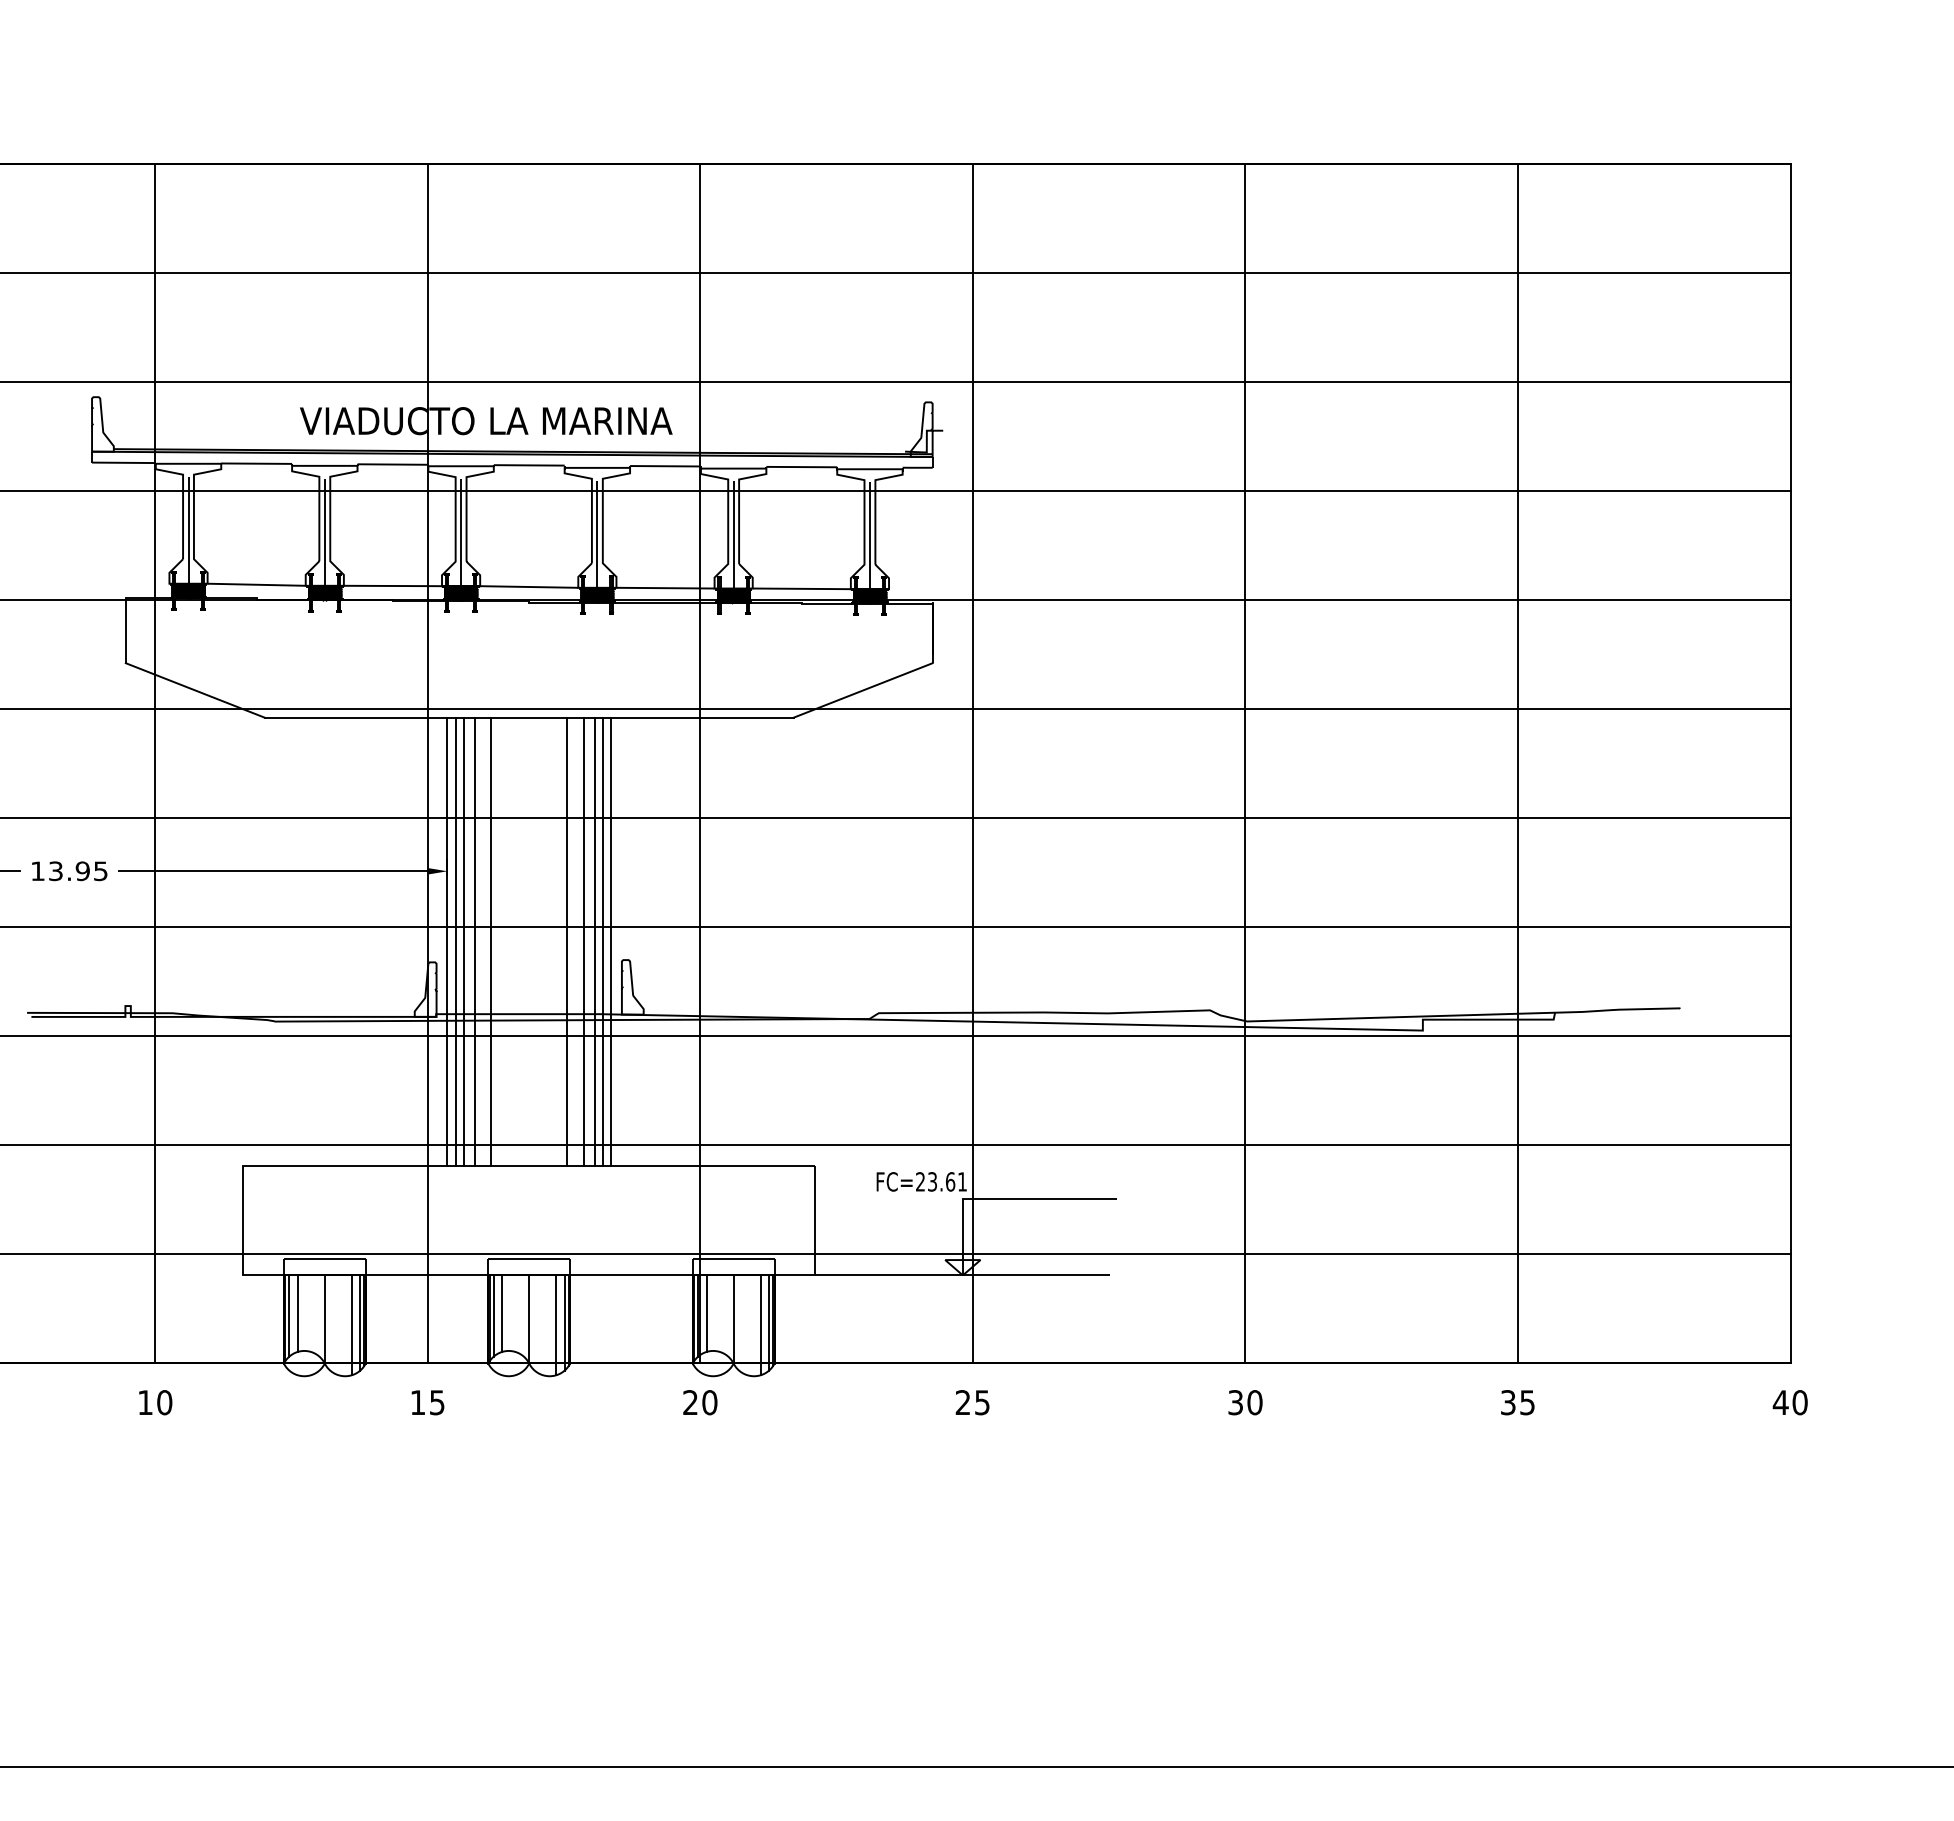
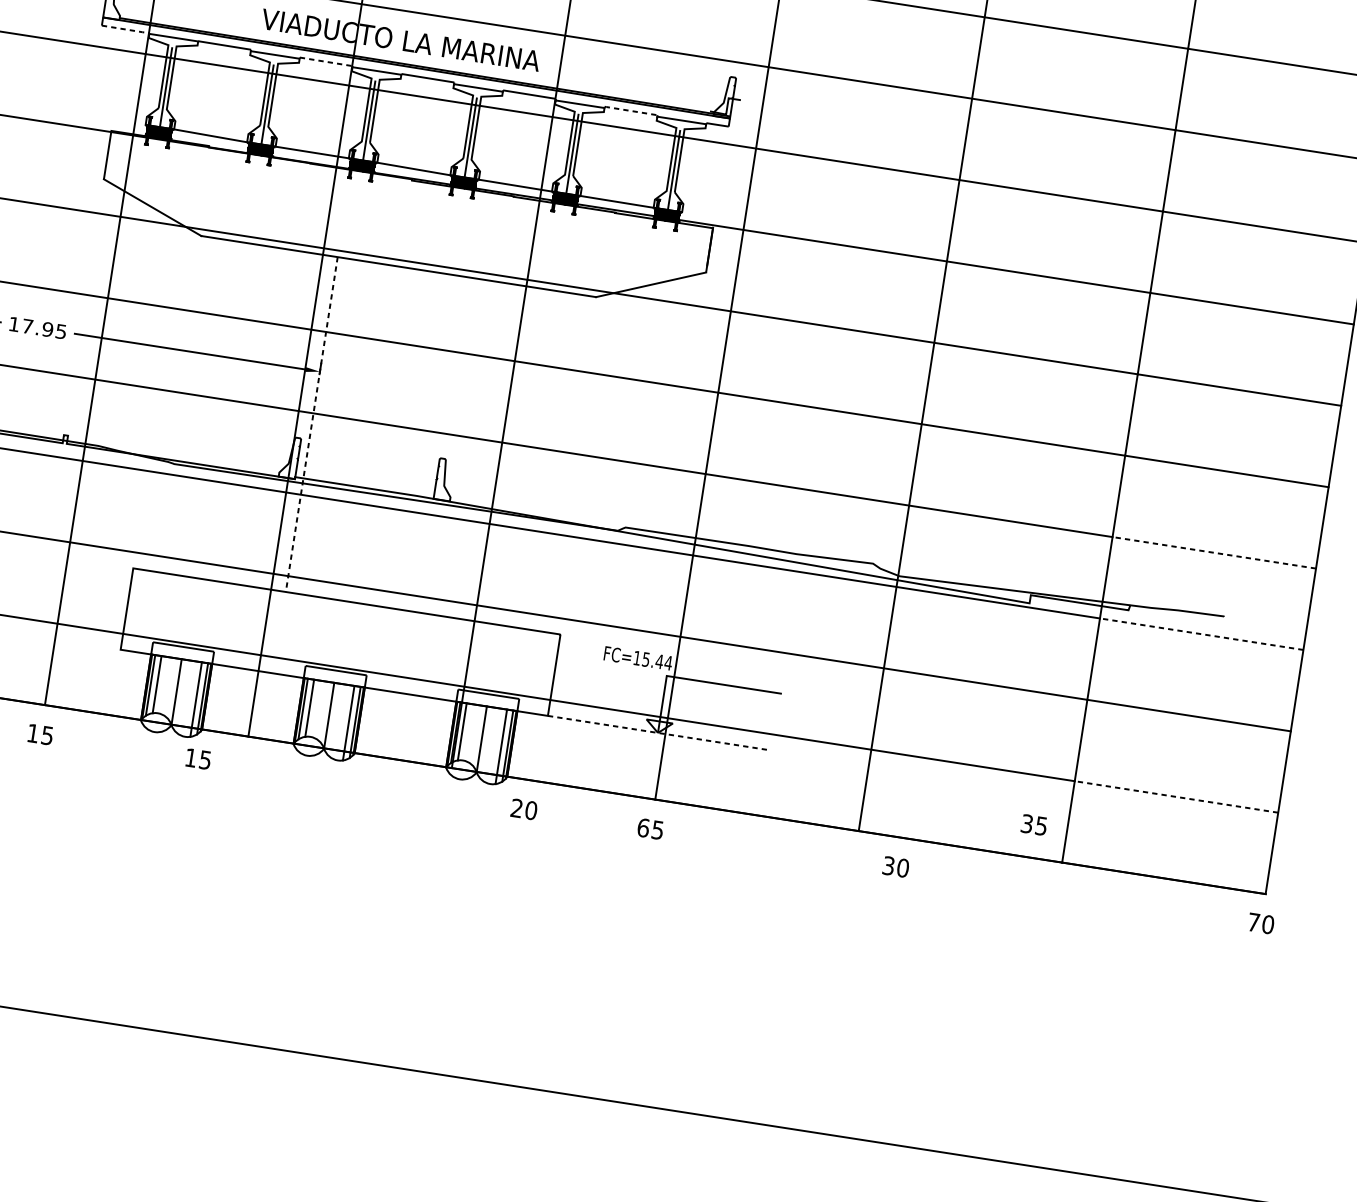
line: (124, 462) -> (126, 29), solid -> dashed
line: (393, 464) -> (326, 61), solid -> dashed
line: (801, 467) -> (630, 111), solid -> dashed
text: (55, 871) -> (27, 326), 13.95 -> 17.95
line: (1653, 927) -> (1213, 553), solid -> dashed
line: (455, 941) -> (317, 425), removed
line: (463, 941) -> (323, 426), removed
line: (474, 941) -> (332, 427), removed
line: (491, 941) -> (344, 429), removed
line: (567, 941) -> (401, 438), removed
line: (583, 941) -> (413, 439), removed
line: (594, 941) -> (421, 441), removed
line: (602, 941) -> (427, 442), removed
line: (611, 941) -> (434, 443), removed
line: (447, 942) -> (311, 424), solid -> dashed
line: (1653, 1036) -> (1201, 634), solid -> dashed
text: (941, 1181) -> (652, 660), FC=23.61 -> FC=15.44
line: (1653, 1254) -> (1175, 797), solid -> dashed
line: (963, 1275) -> (658, 733), solid -> dashed
text: (164, 1402) -> (47, 735), 10 -> 15
text: (427, 1402) -> (198, 758), moved
text: (700, 1402) -> (524, 809), moved
text: (962, 1402) -> (643, 827), 25 -> 65
text: (1245, 1402) -> (896, 866), moved
text: (1517, 1402) -> (1034, 824), moved
text: (1780, 1402) -> (1253, 922), 40 -> 70

